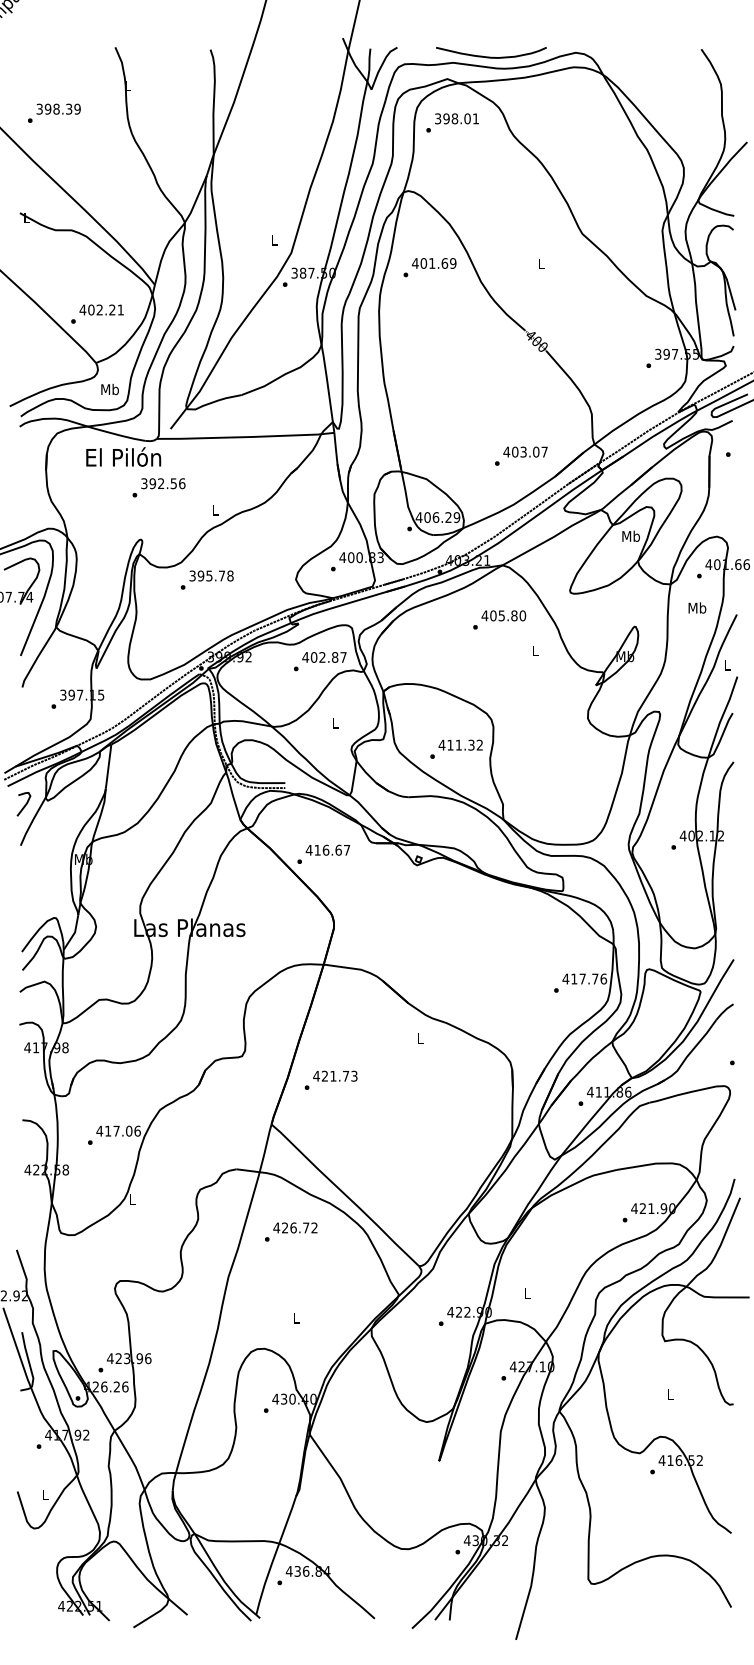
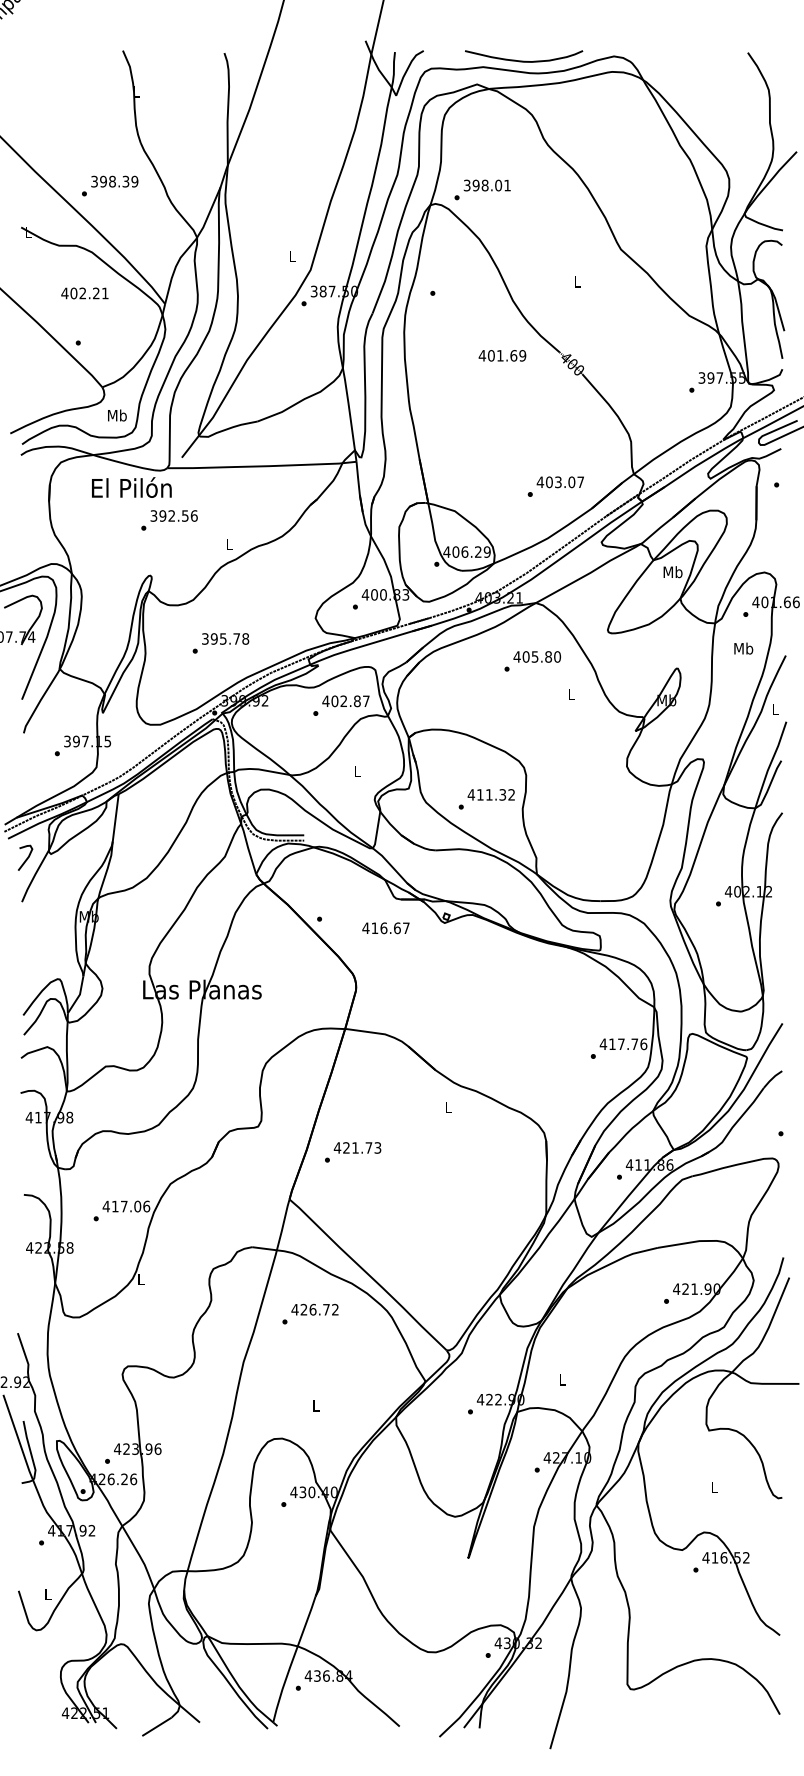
text: (54, 112) -> (110, 185), moved
text: (452, 122) -> (482, 189), moved
text: (434, 263) -> (502, 355), moved
text: (101, 309) -> (84, 292), moved
text: (206, 579) -> (220, 642), moved
text: (327, 849) -> (385, 927), moved

